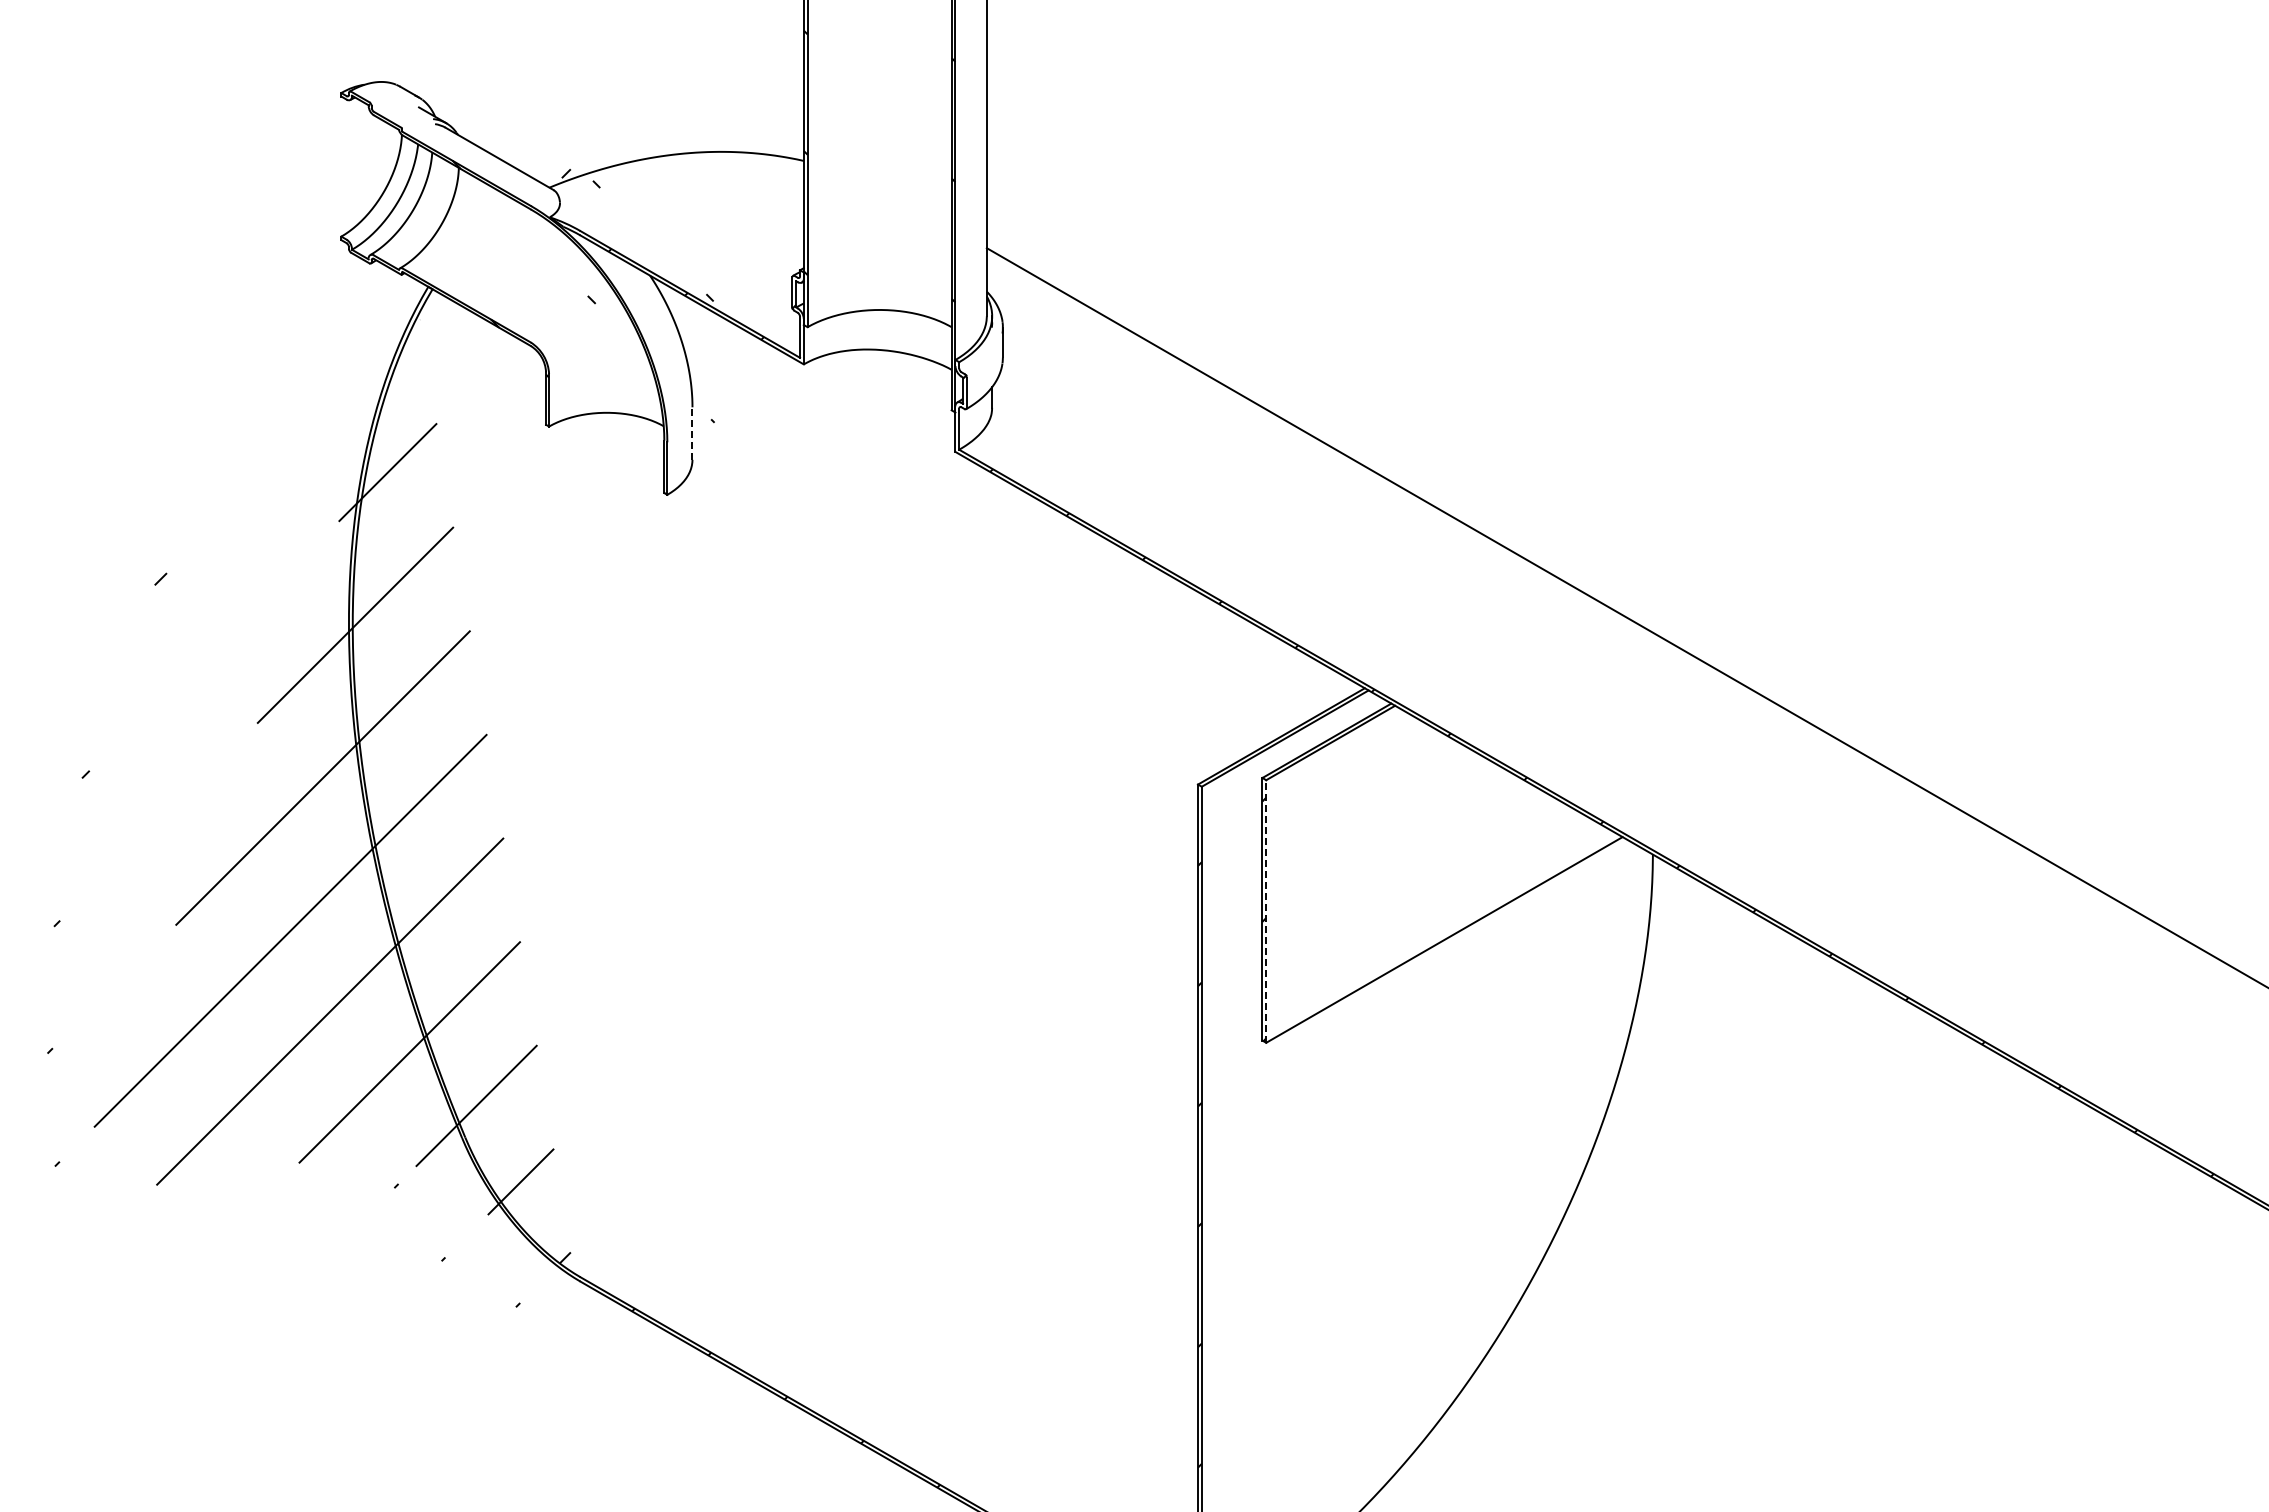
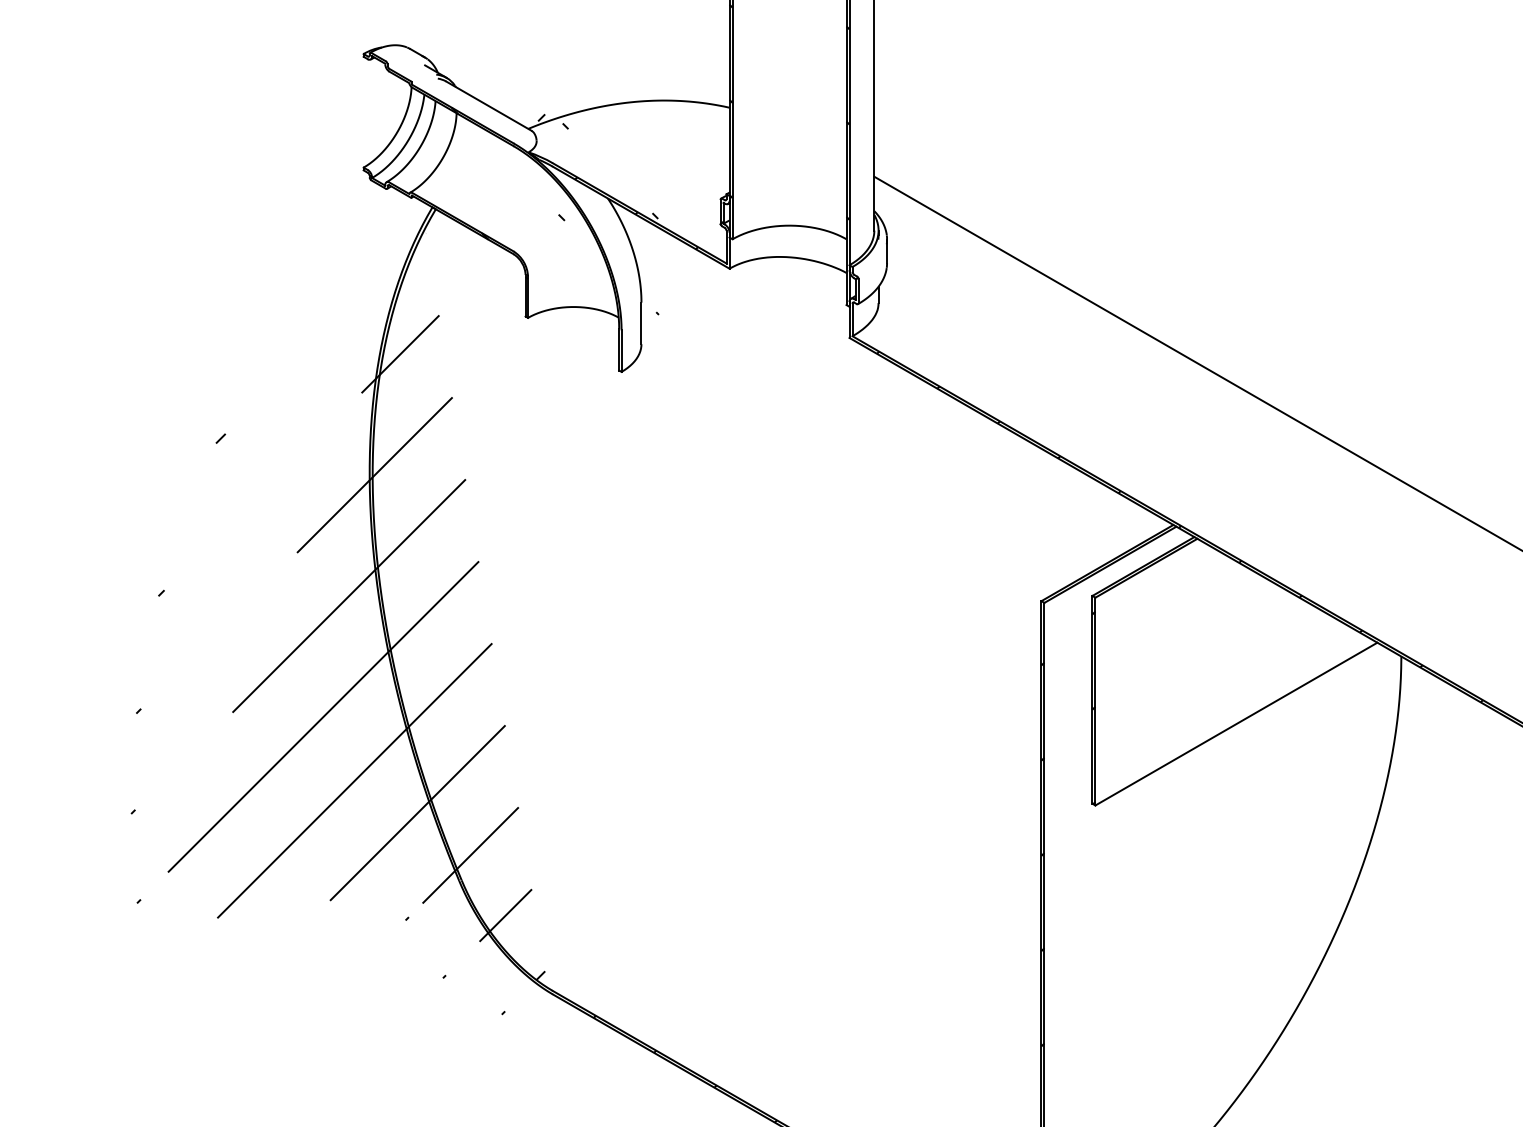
line: (692, 433) -> (641, 323), dashed -> solid
line: (1266, 911) -> (1095, 701), dashed -> solid

